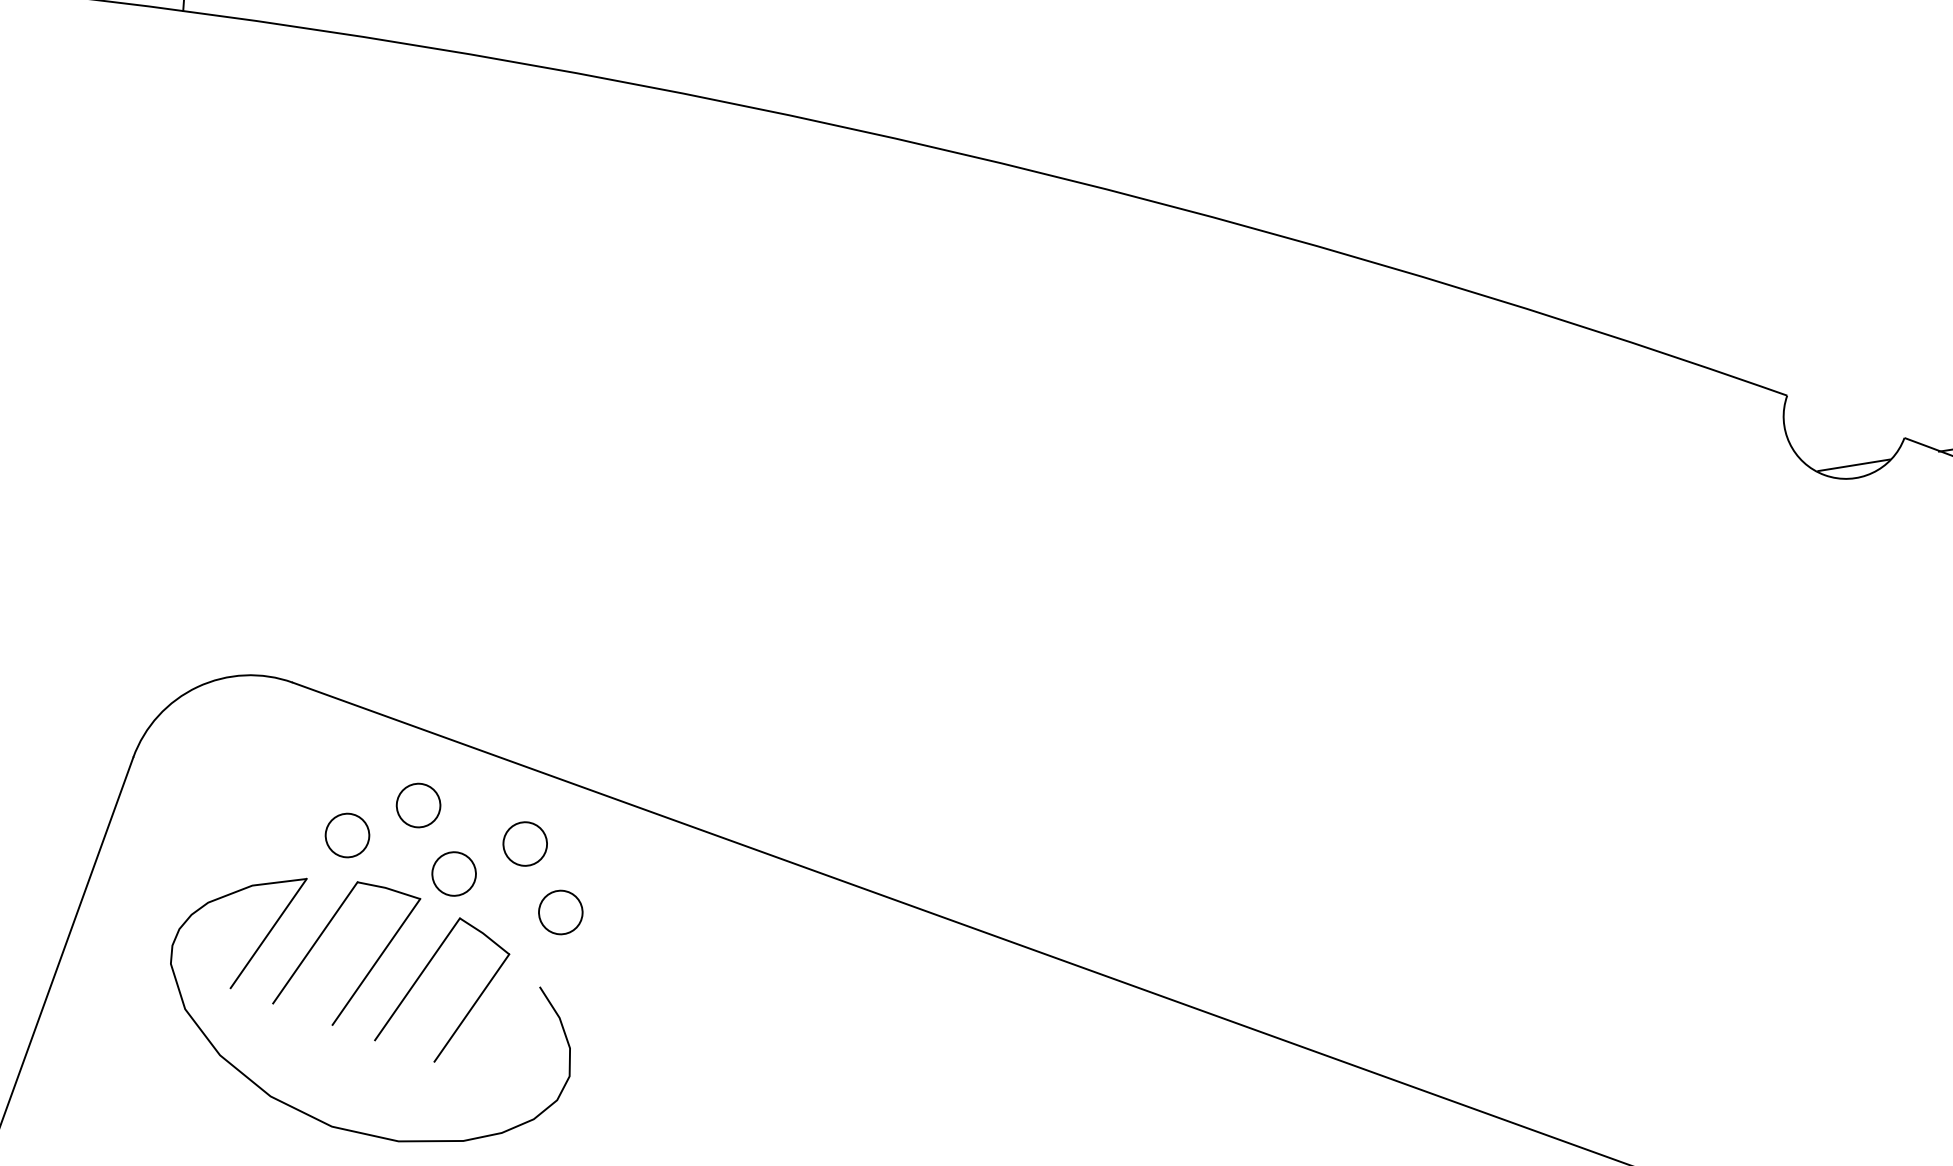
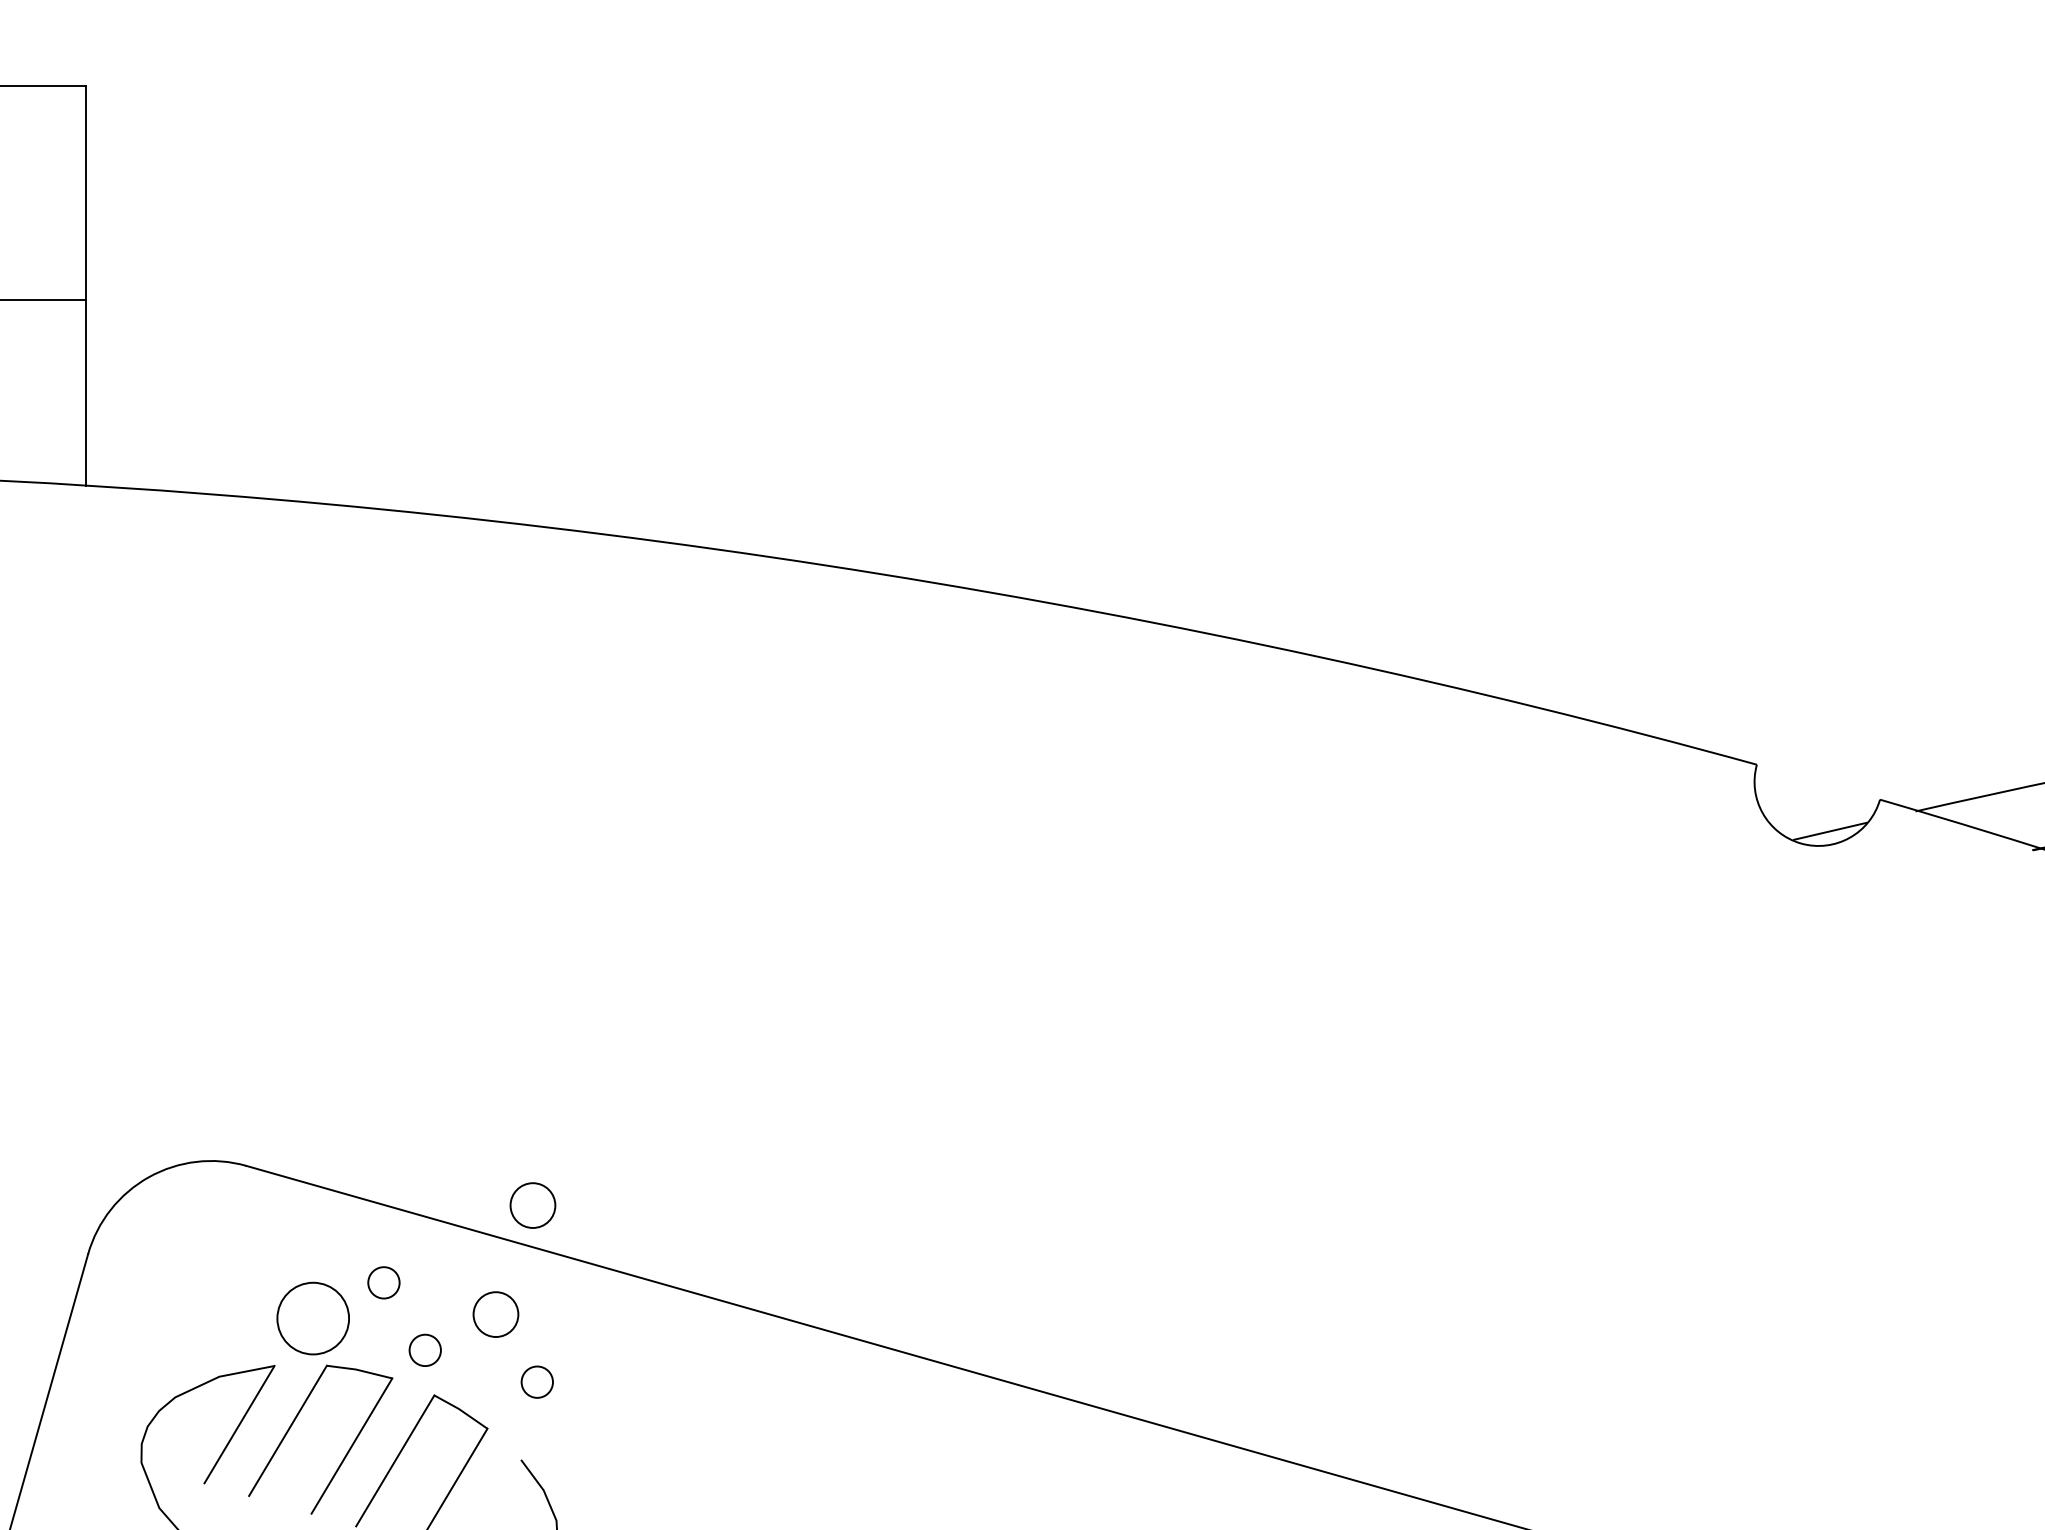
circle: (568, 740) -> (532, 1205), added
circle: (418, 805) -> (383, 1282), size x0.7
circle: (346, 835) -> (312, 1318), size x1.6
circle: (453, 874) -> (424, 1350), size x0.7
circle: (560, 911) -> (536, 1381), size x0.7

